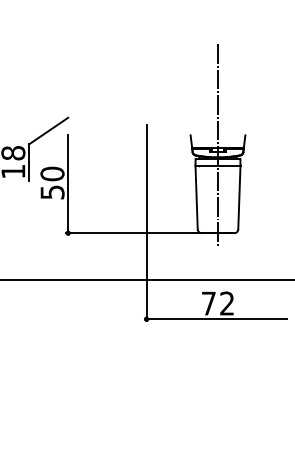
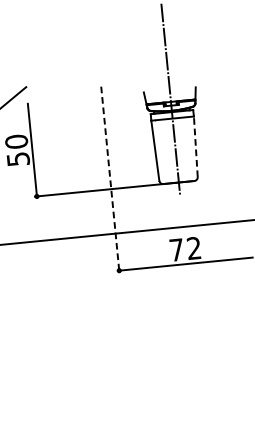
line: (239, 197) -> (195, 146), solid -> dashed
line: (146, 223) -> (110, 179), solid -> dashed

